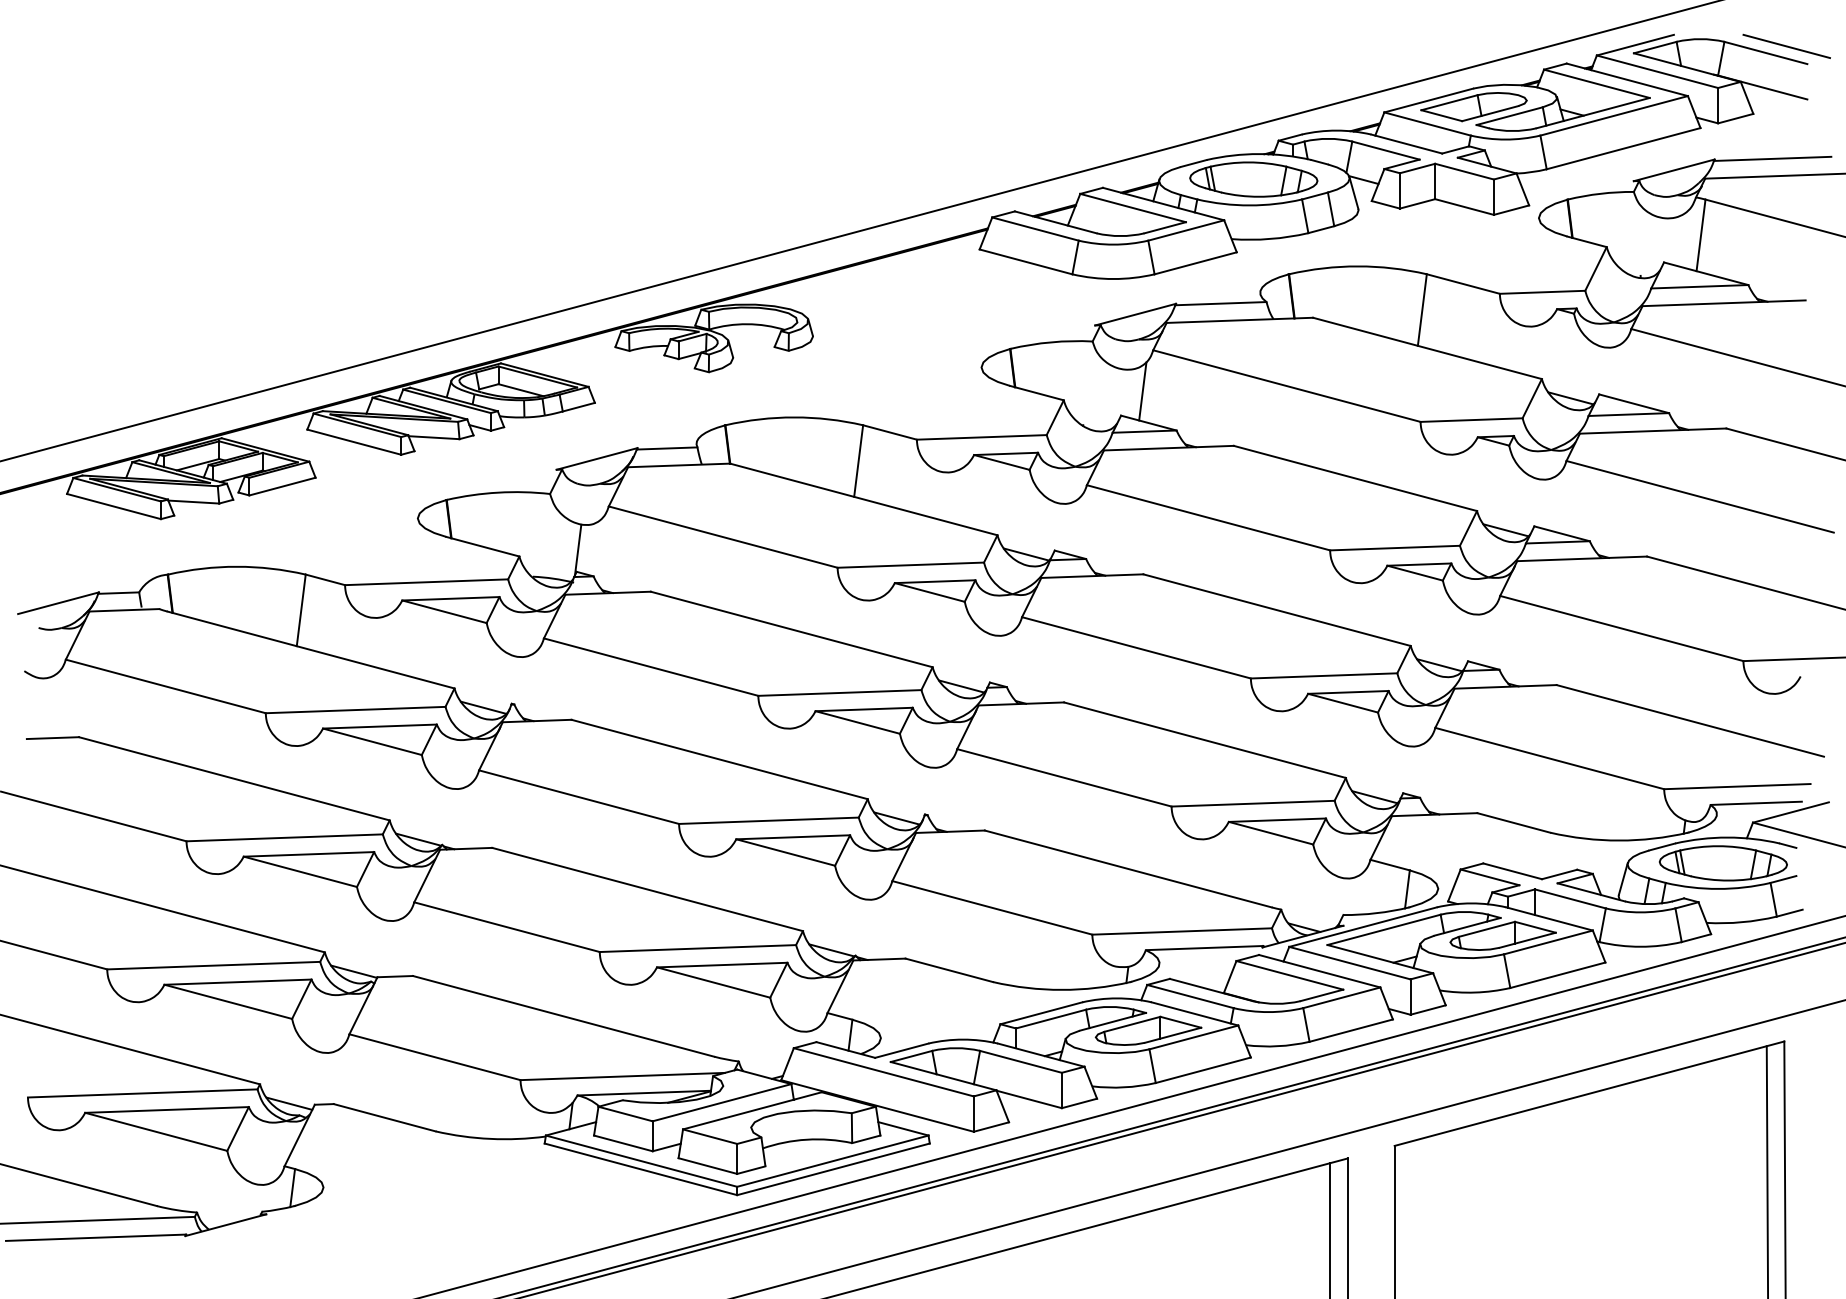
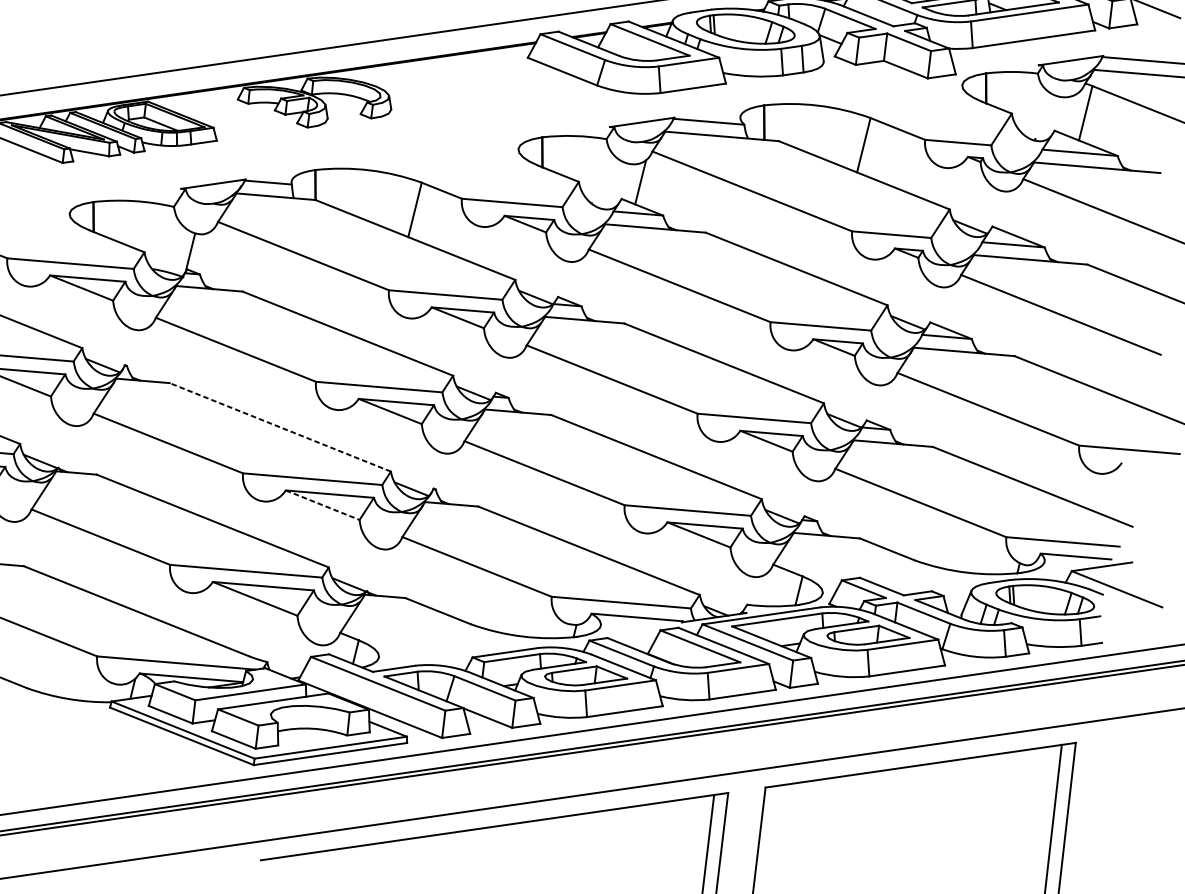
line: (719, 759) -> (280, 427), solid -> dashed
line: (786, 852) -> (323, 505), solid -> dashed

